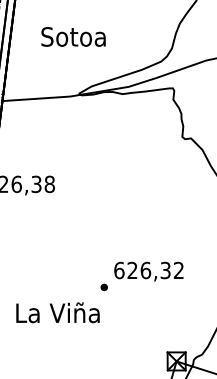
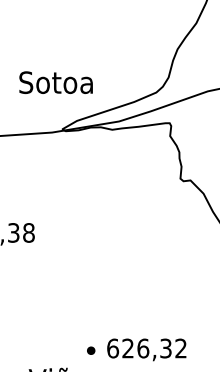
text: (73, 36) -> (56, 82), moved
text: (148, 271) -> (146, 349), moved

